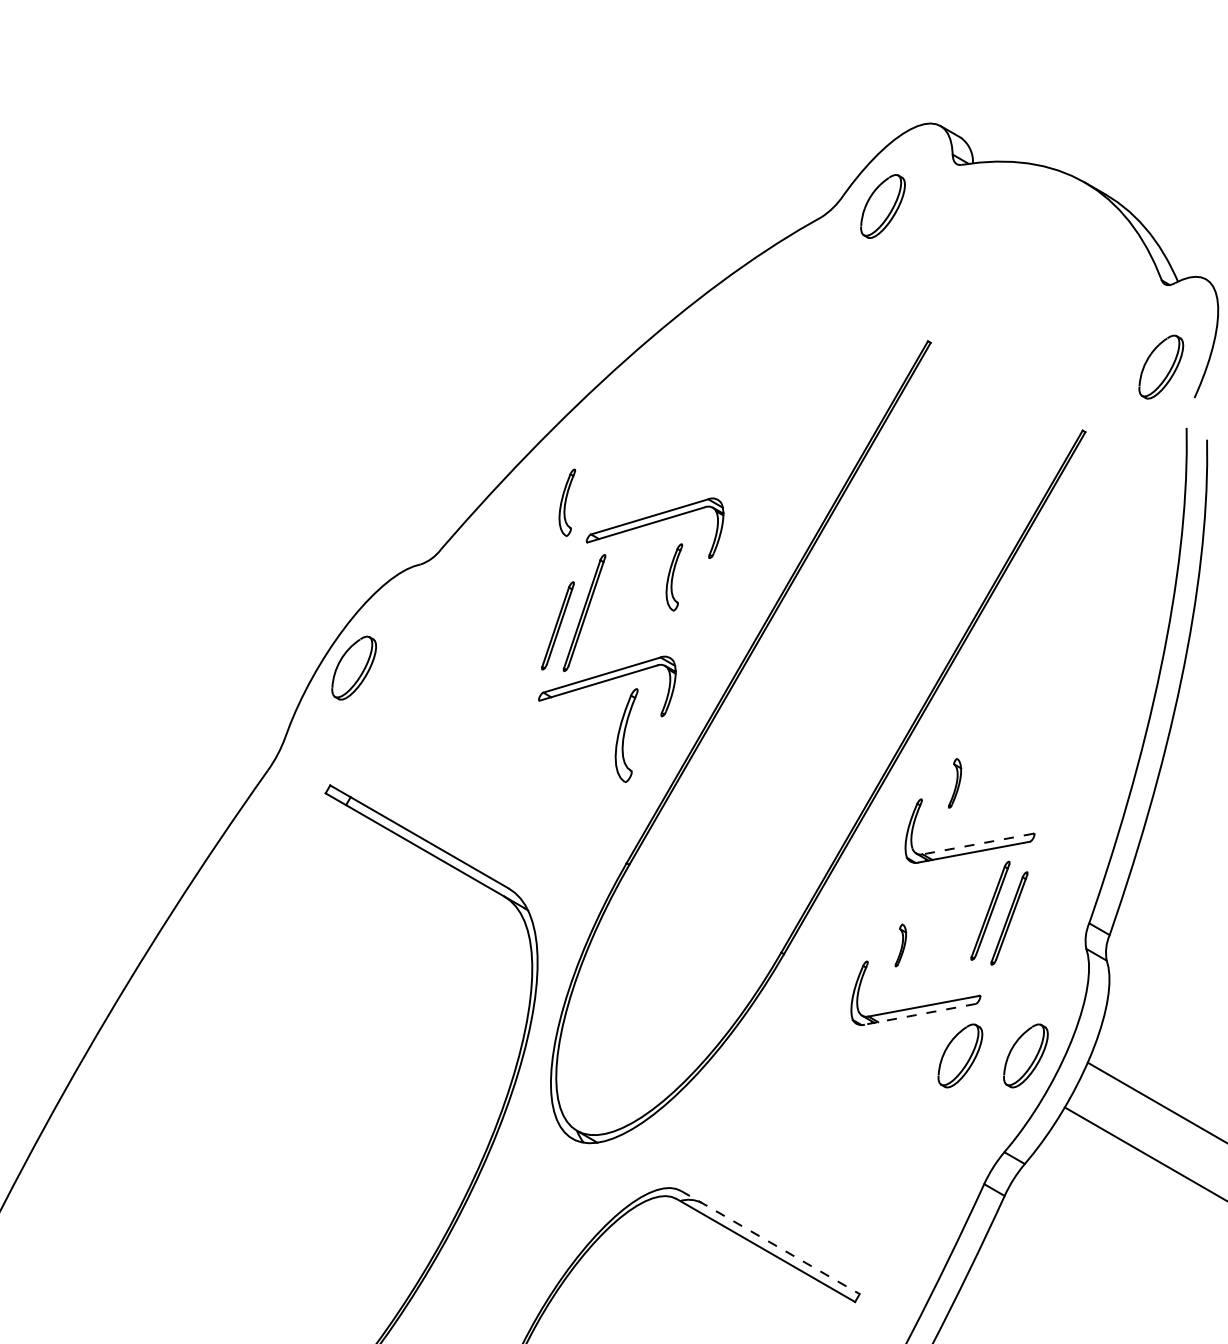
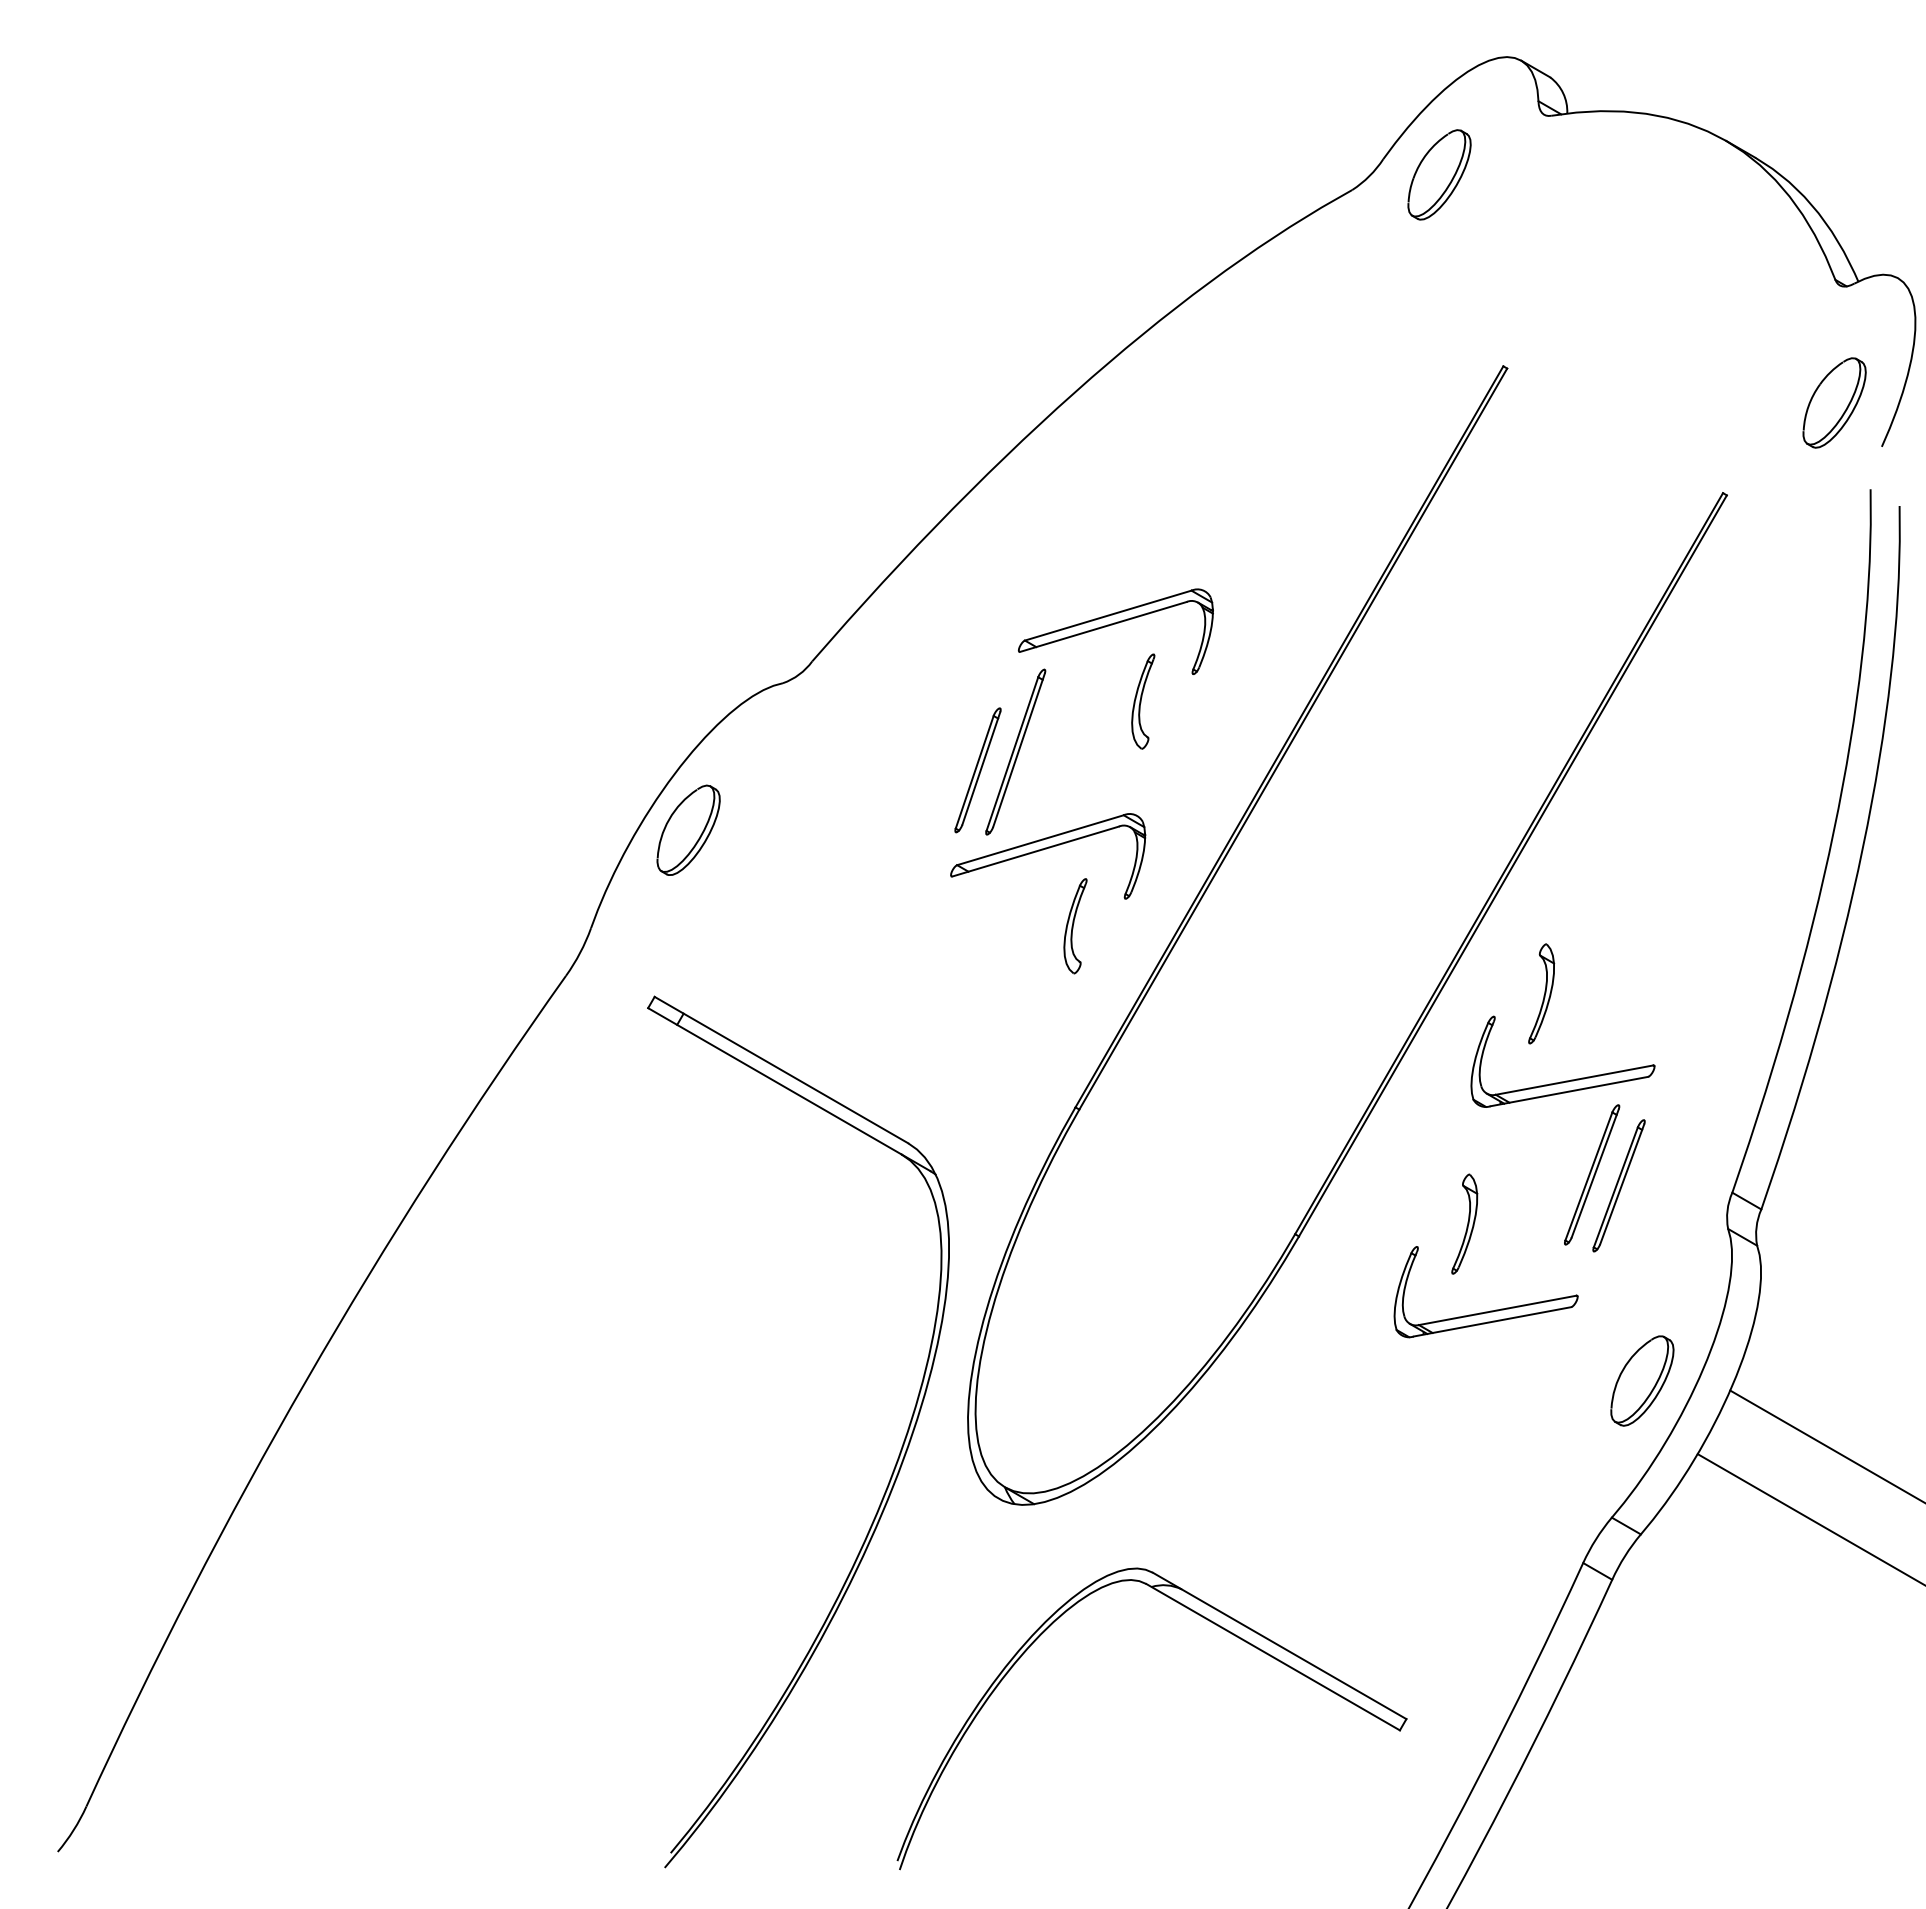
part: (567, 502) -> (991, 595), removed
part: (626, 735) -> (1075, 926), size x0.71
part: (954, 783) -> (1541, 993), size x1.43
line: (978, 844) -> (1574, 1080), dashed -> solid
part: (900, 945) -> (1464, 1223), size x1.67
line: (920, 1014) -> (1492, 1321), dashed -> solid
part: (960, 1055) -> (1549, 1380), removed
line: (771, 1242) -> (1280, 1646), dashed -> solid

